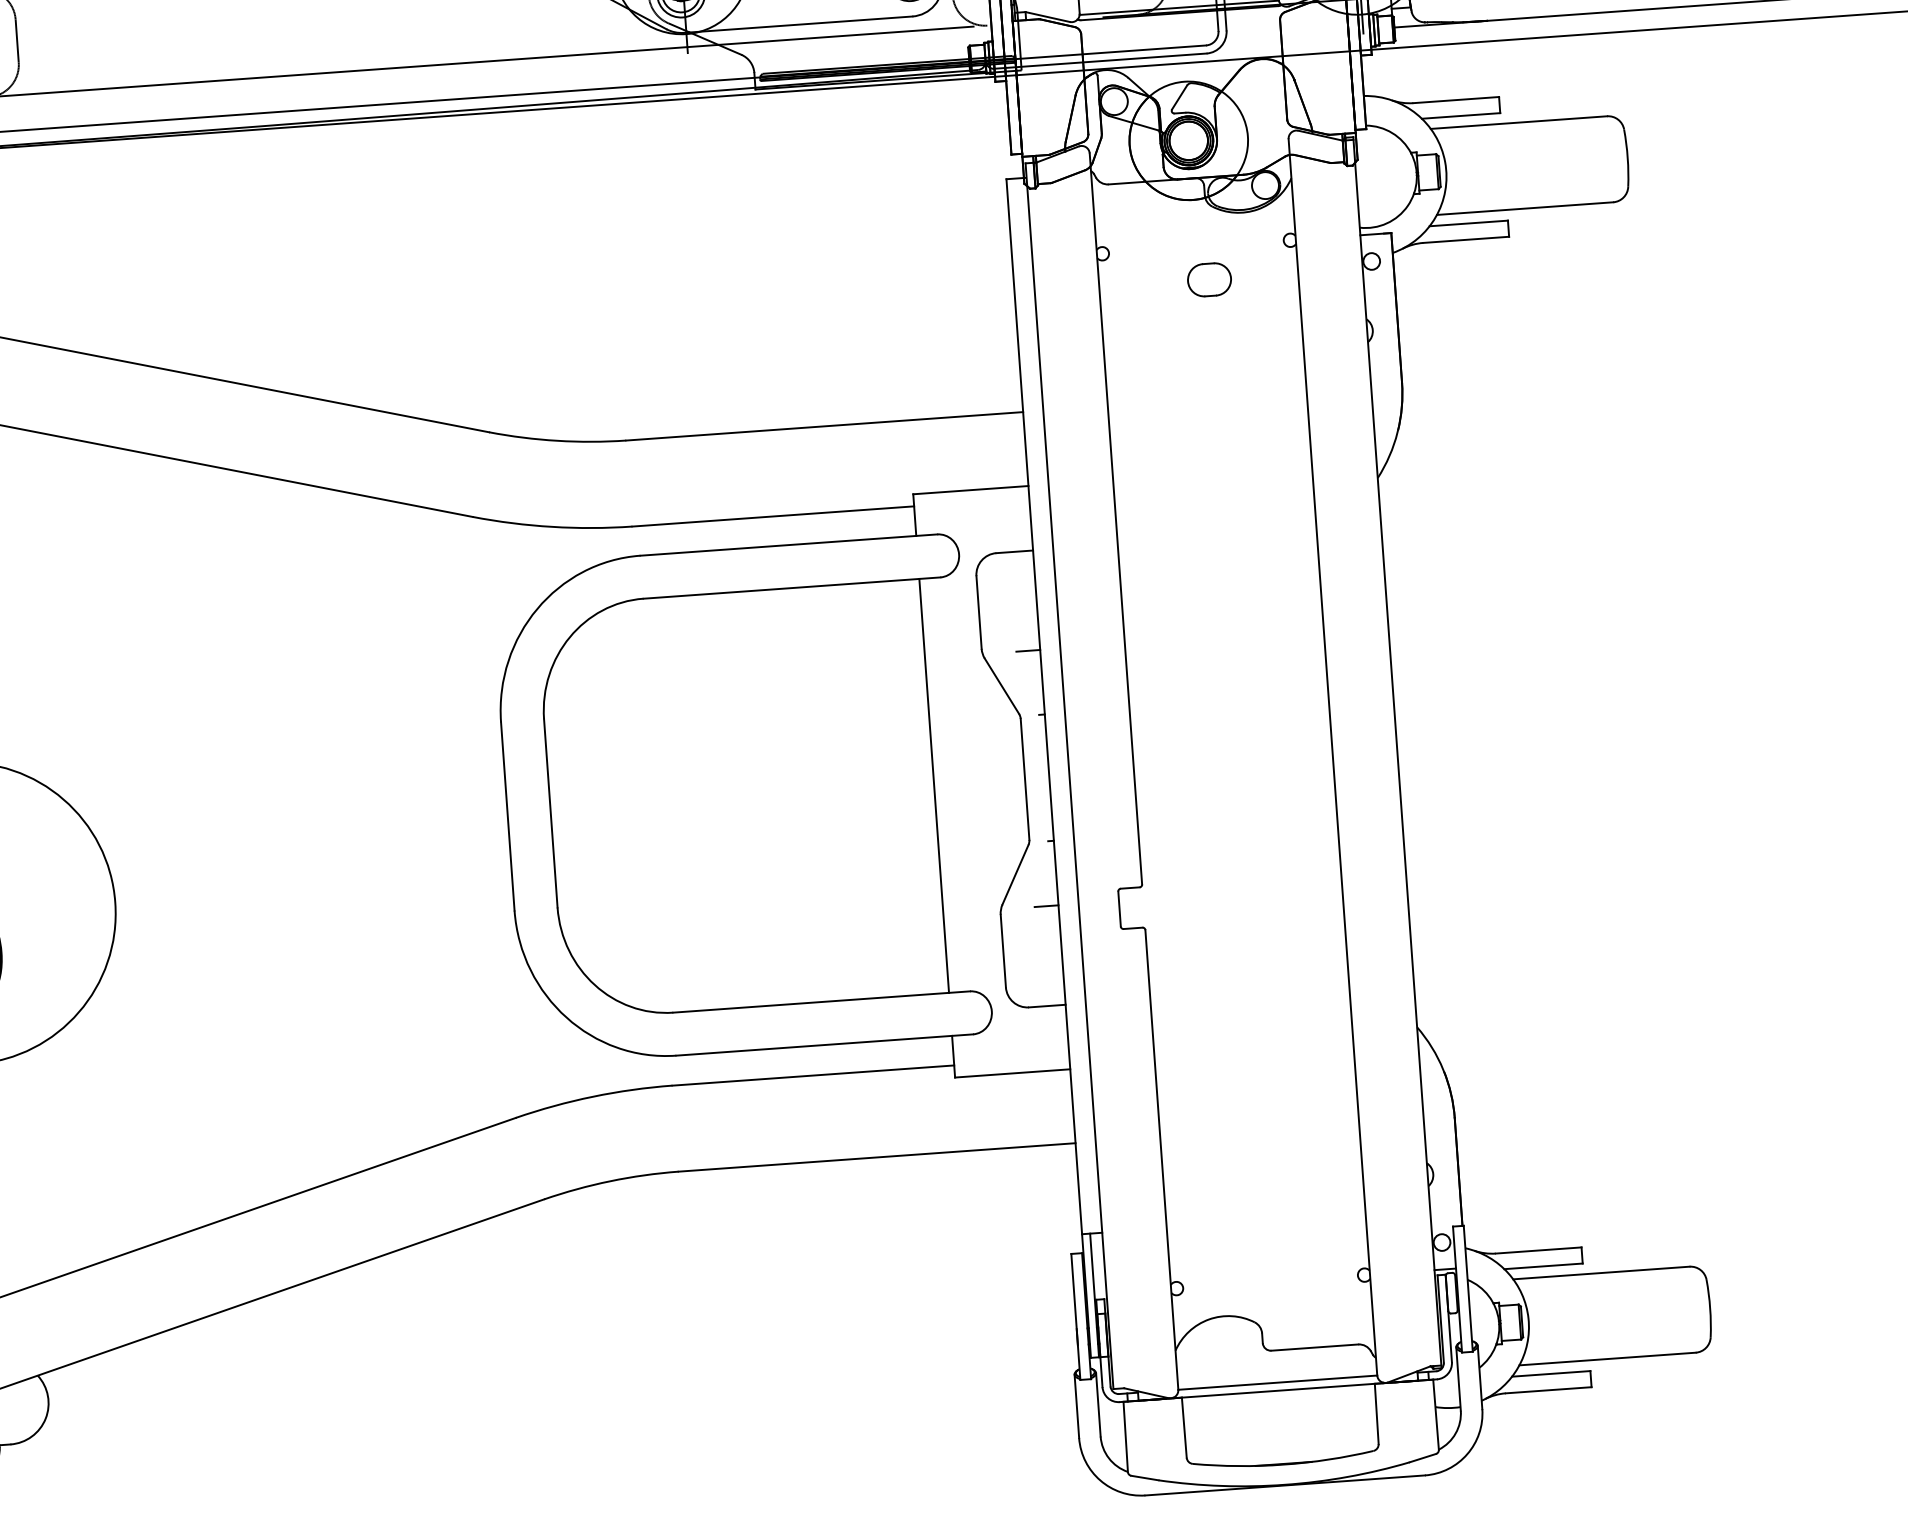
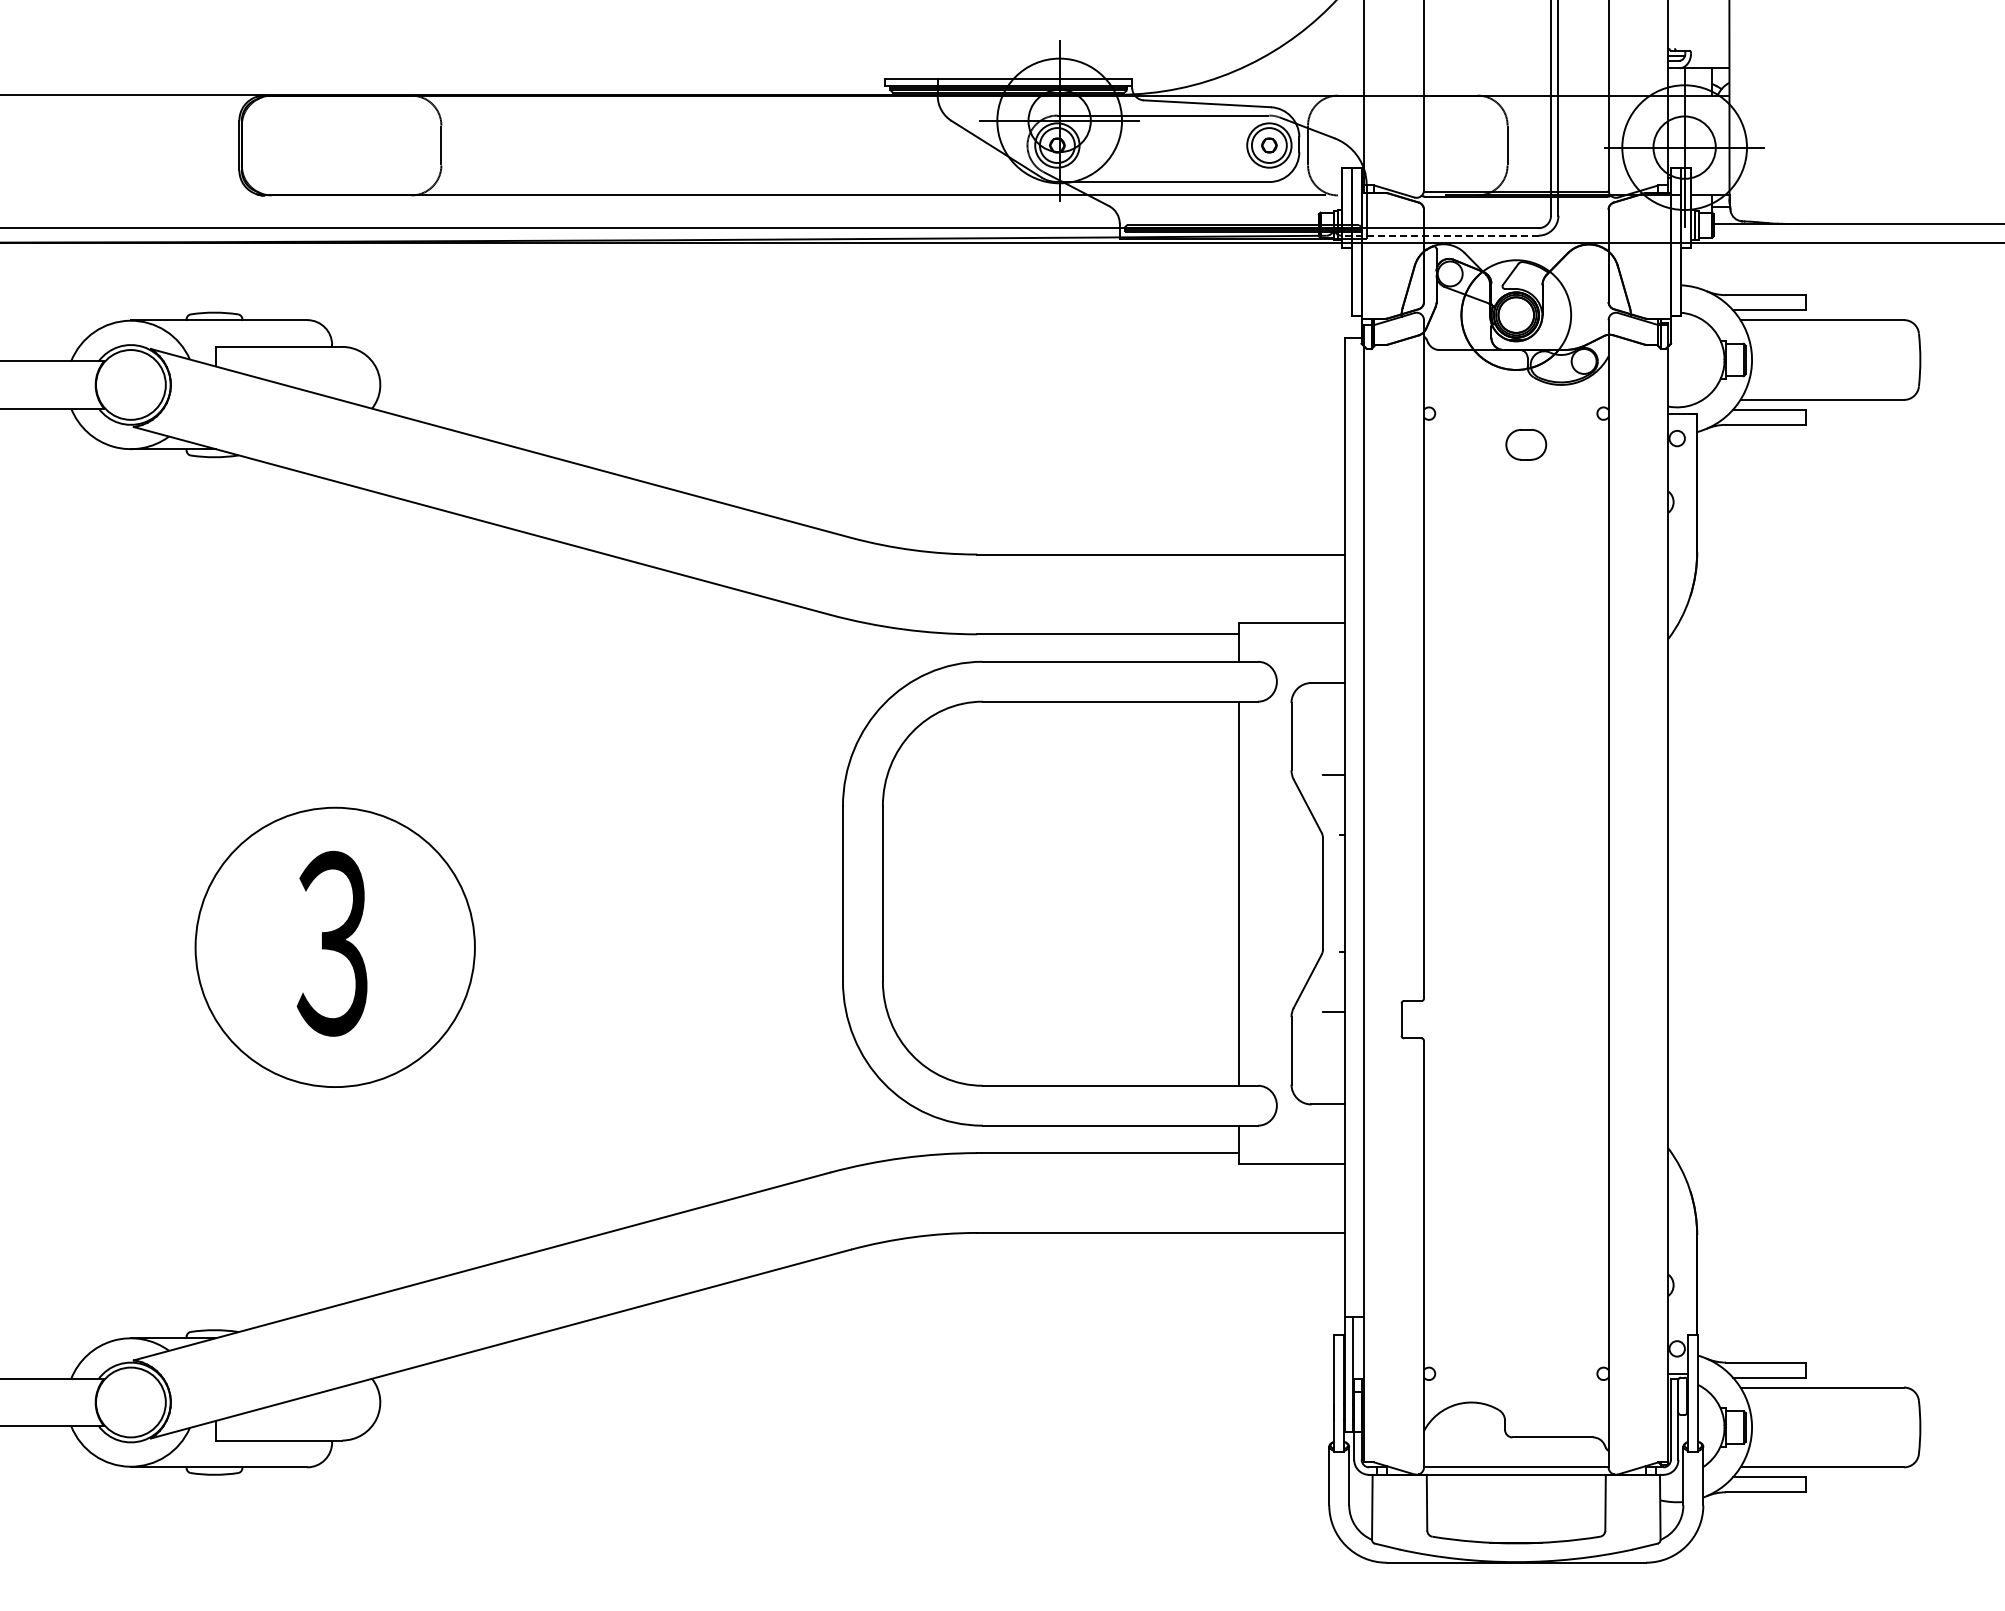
line: (1100, 60) -> (1440, 235), solid -> dashed

